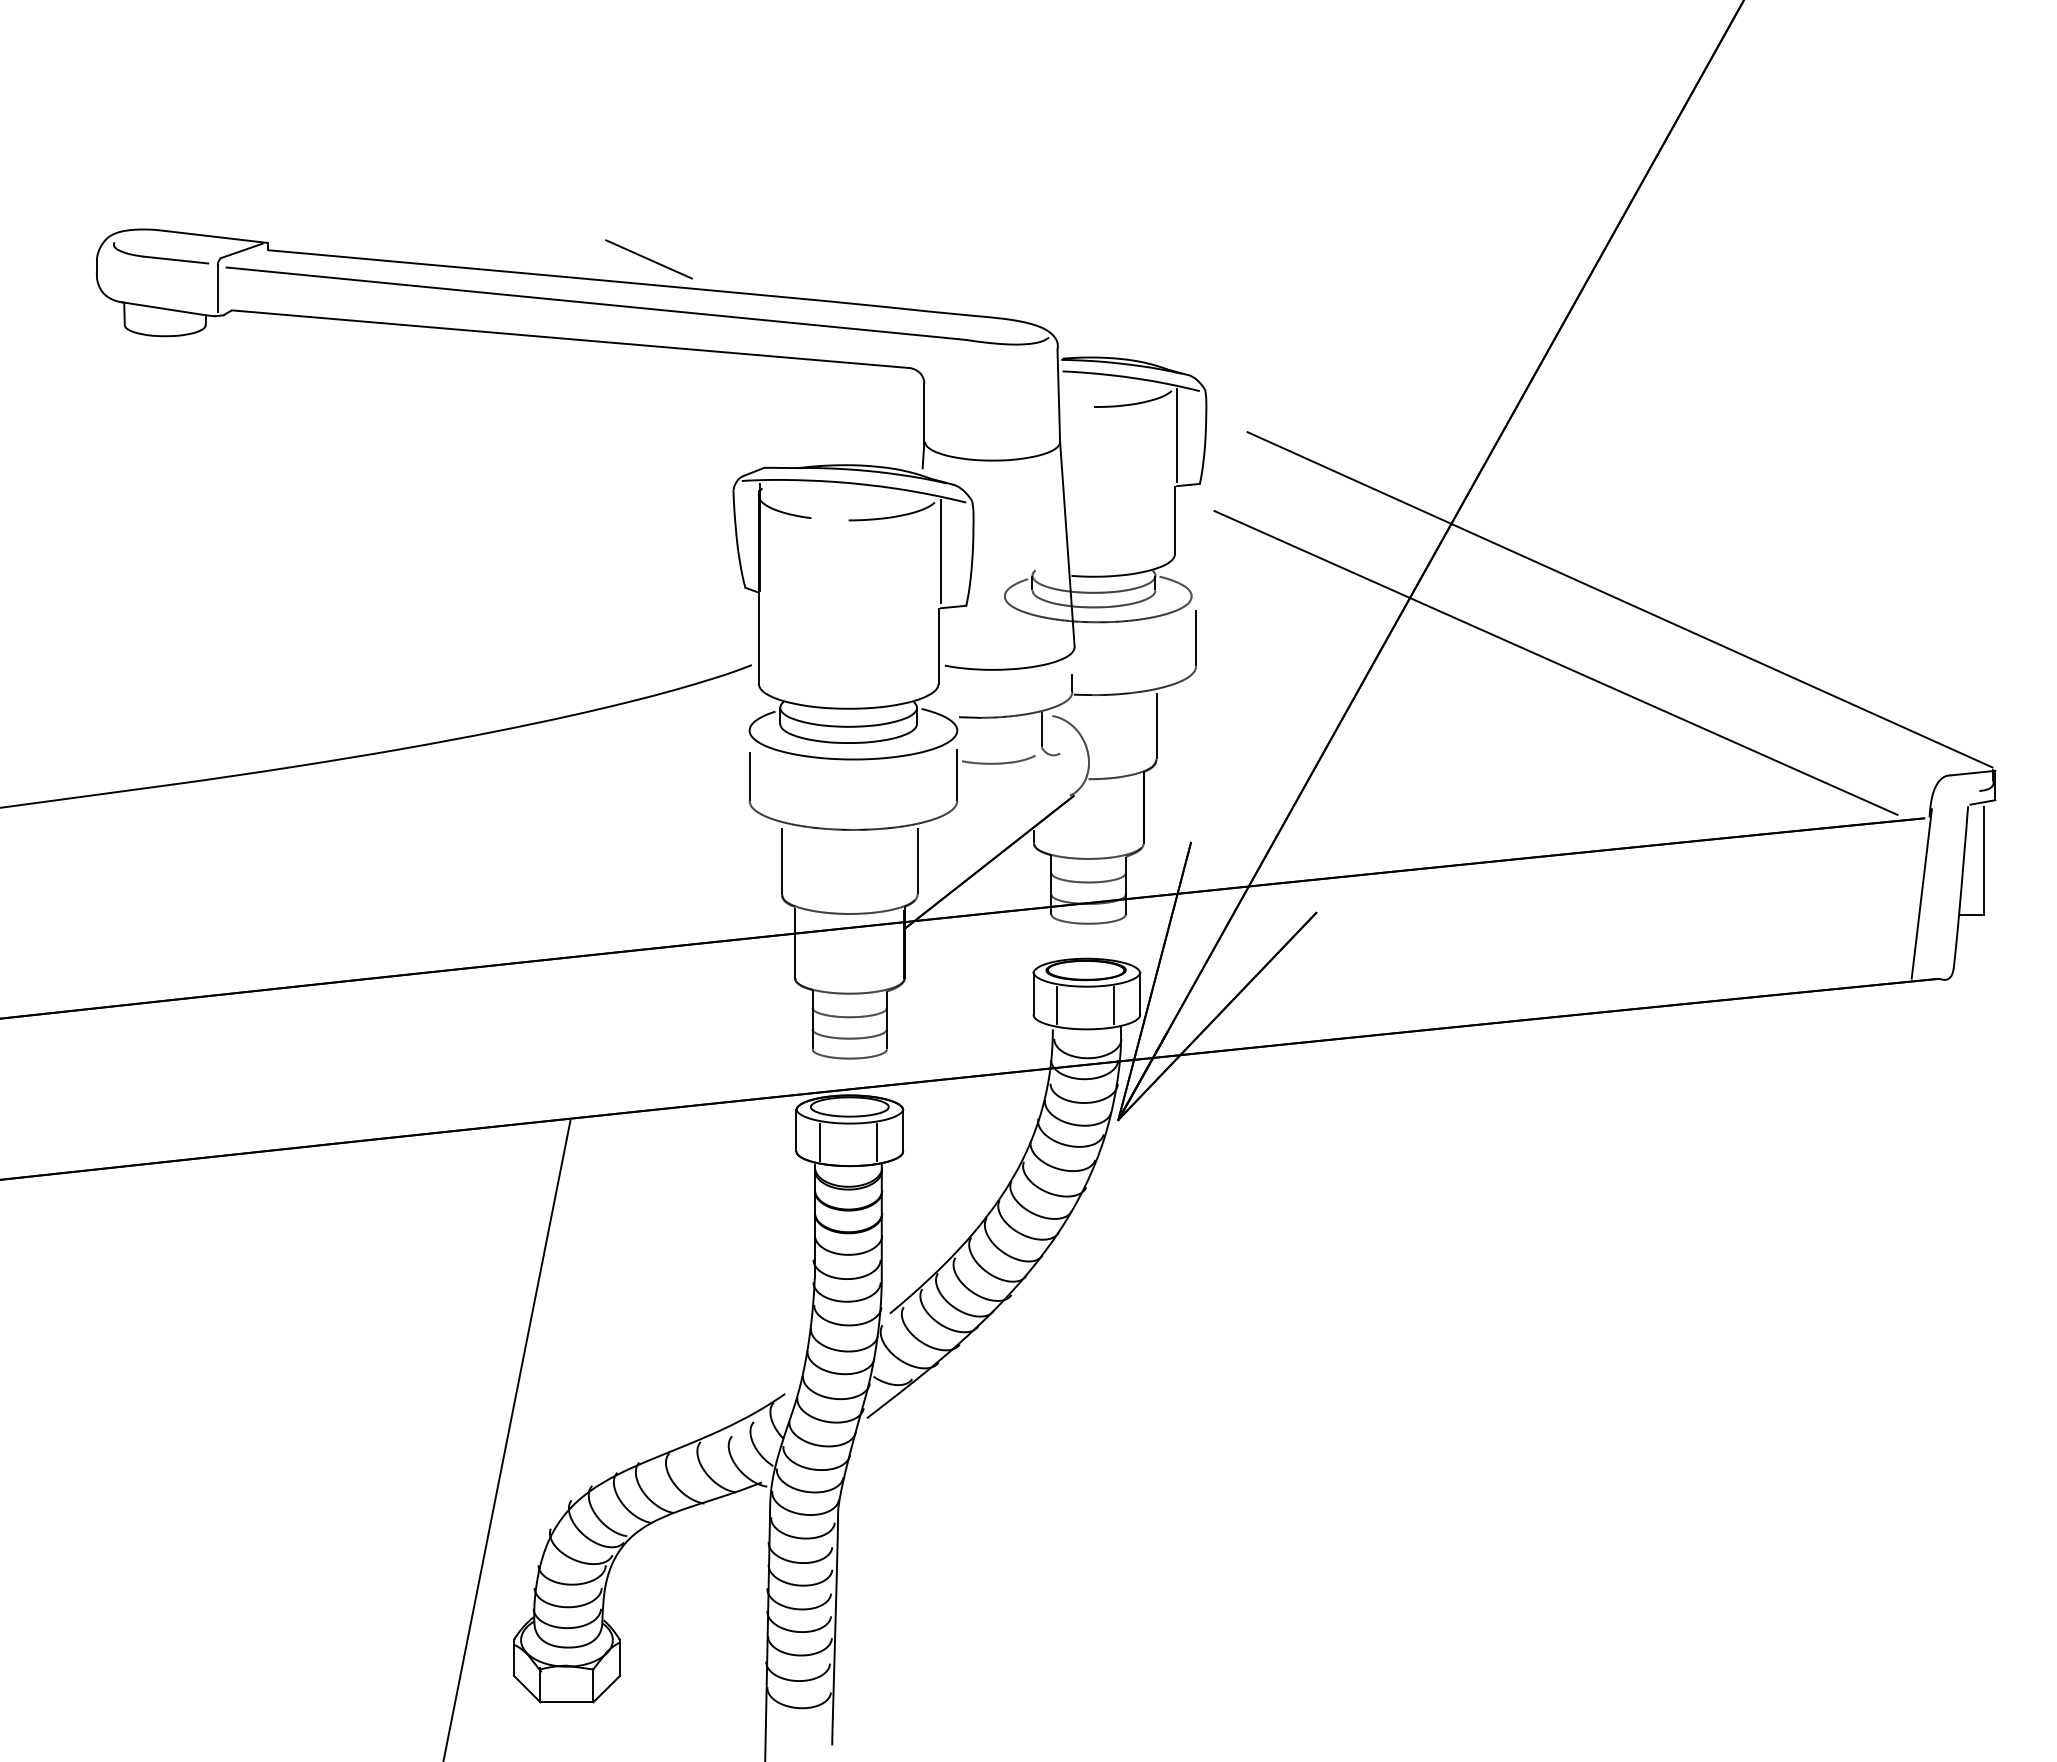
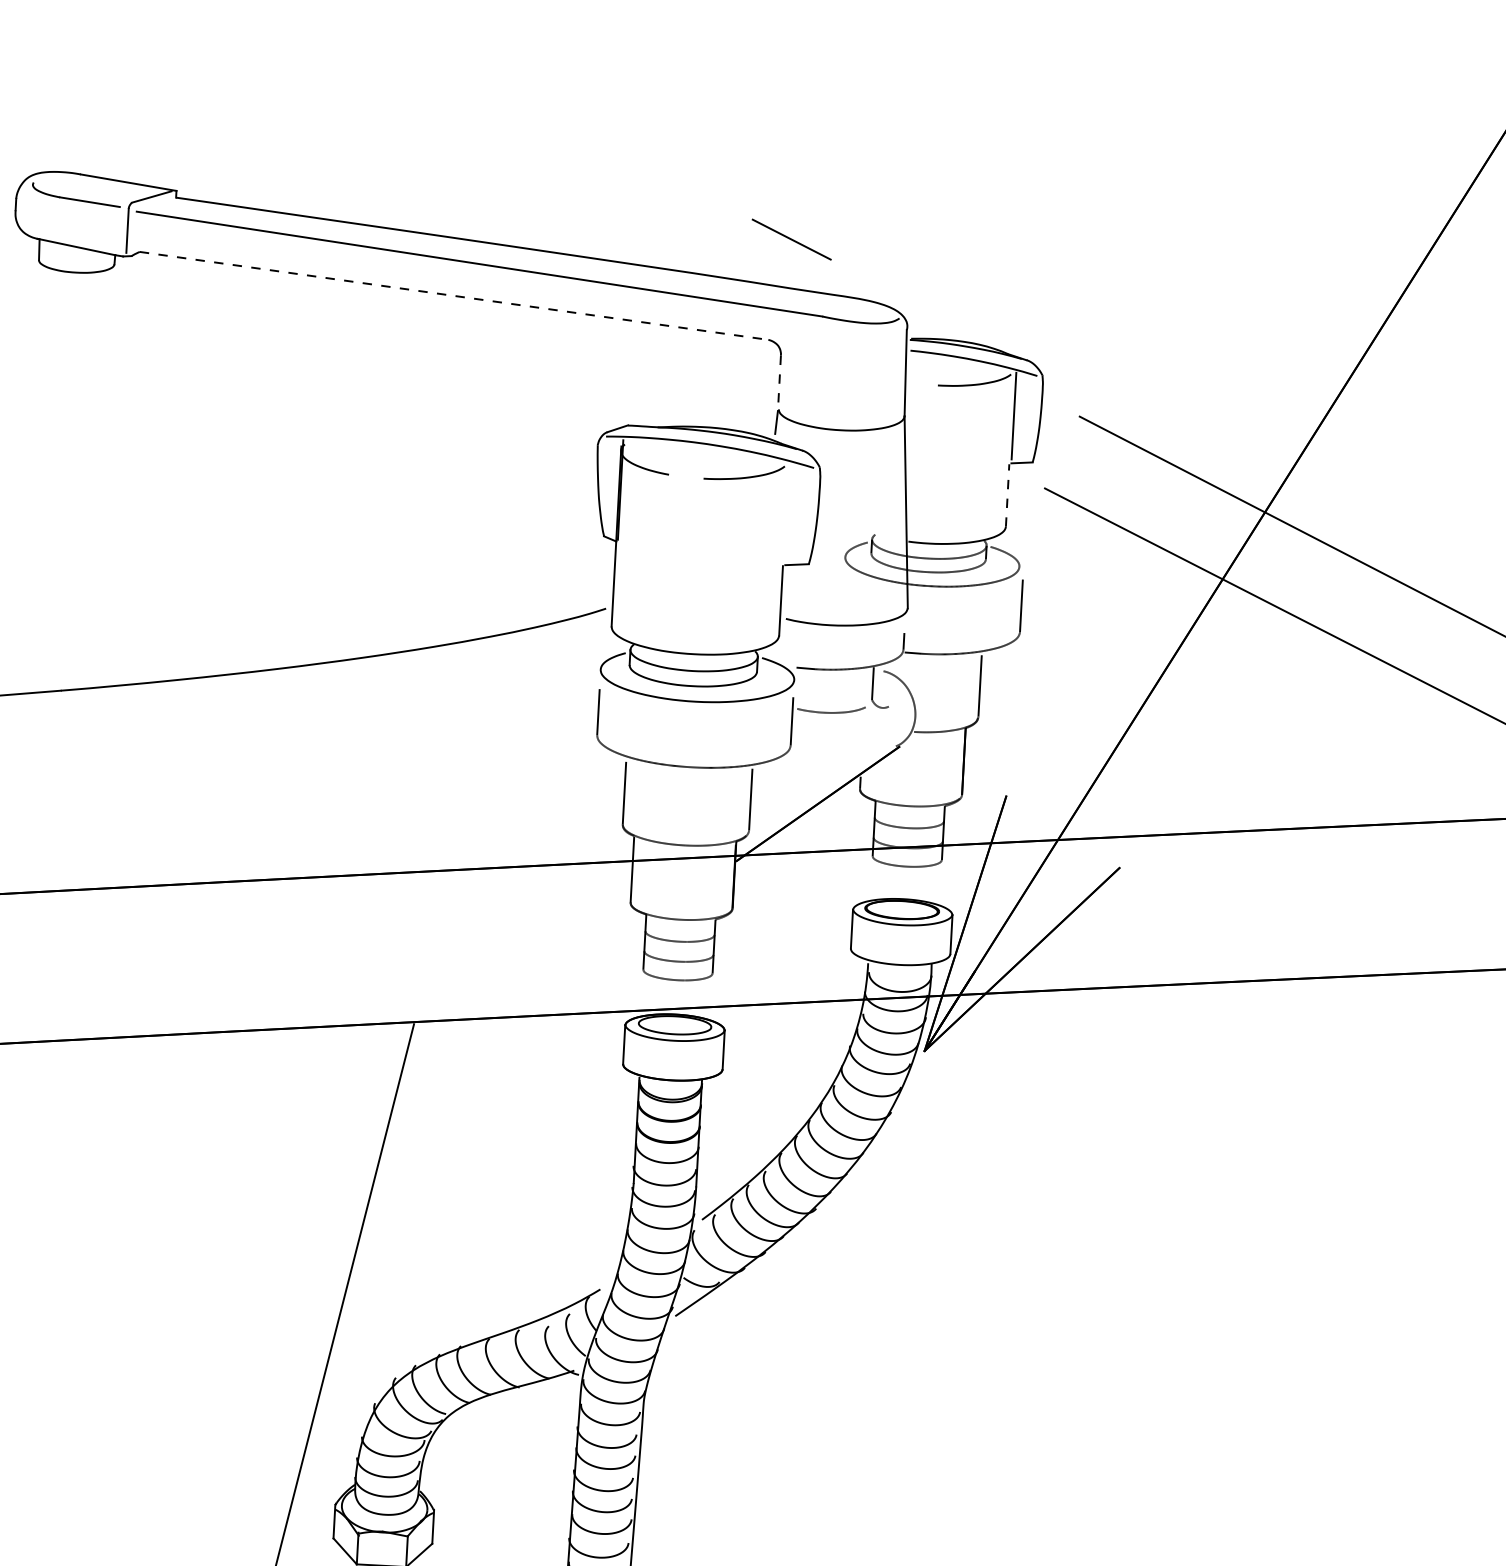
line: (648, 259) -> (791, 239), moved
line: (571, 339) -> (454, 296), solid -> dashed
line: (924, 413) -> (779, 382), solid -> dashed
line: (1174, 520) -> (1007, 495), solid -> dashed
line: (941, 551) -> (788, 512), removed
line: (1057, 1005) -> (873, 941), removed
line: (1114, 1005) -> (926, 944), removed
line: (820, 1142) -> (645, 1056), removed
line: (877, 1142) -> (699, 1059), removed

